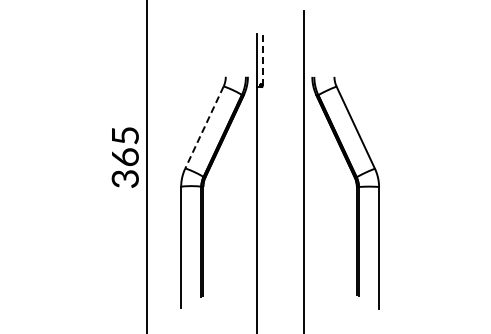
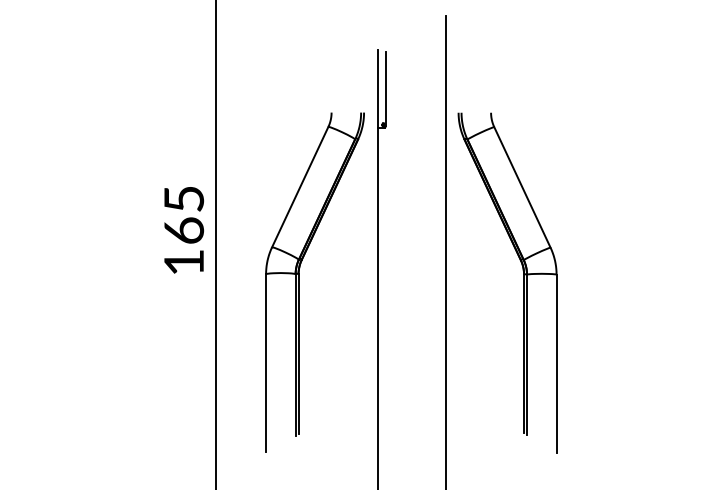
line: (262, 60) -> (385, 88), dashed -> solid
line: (204, 128) -> (300, 188), dashed -> solid
text: (124, 178) -> (182, 261), 365 -> 165

